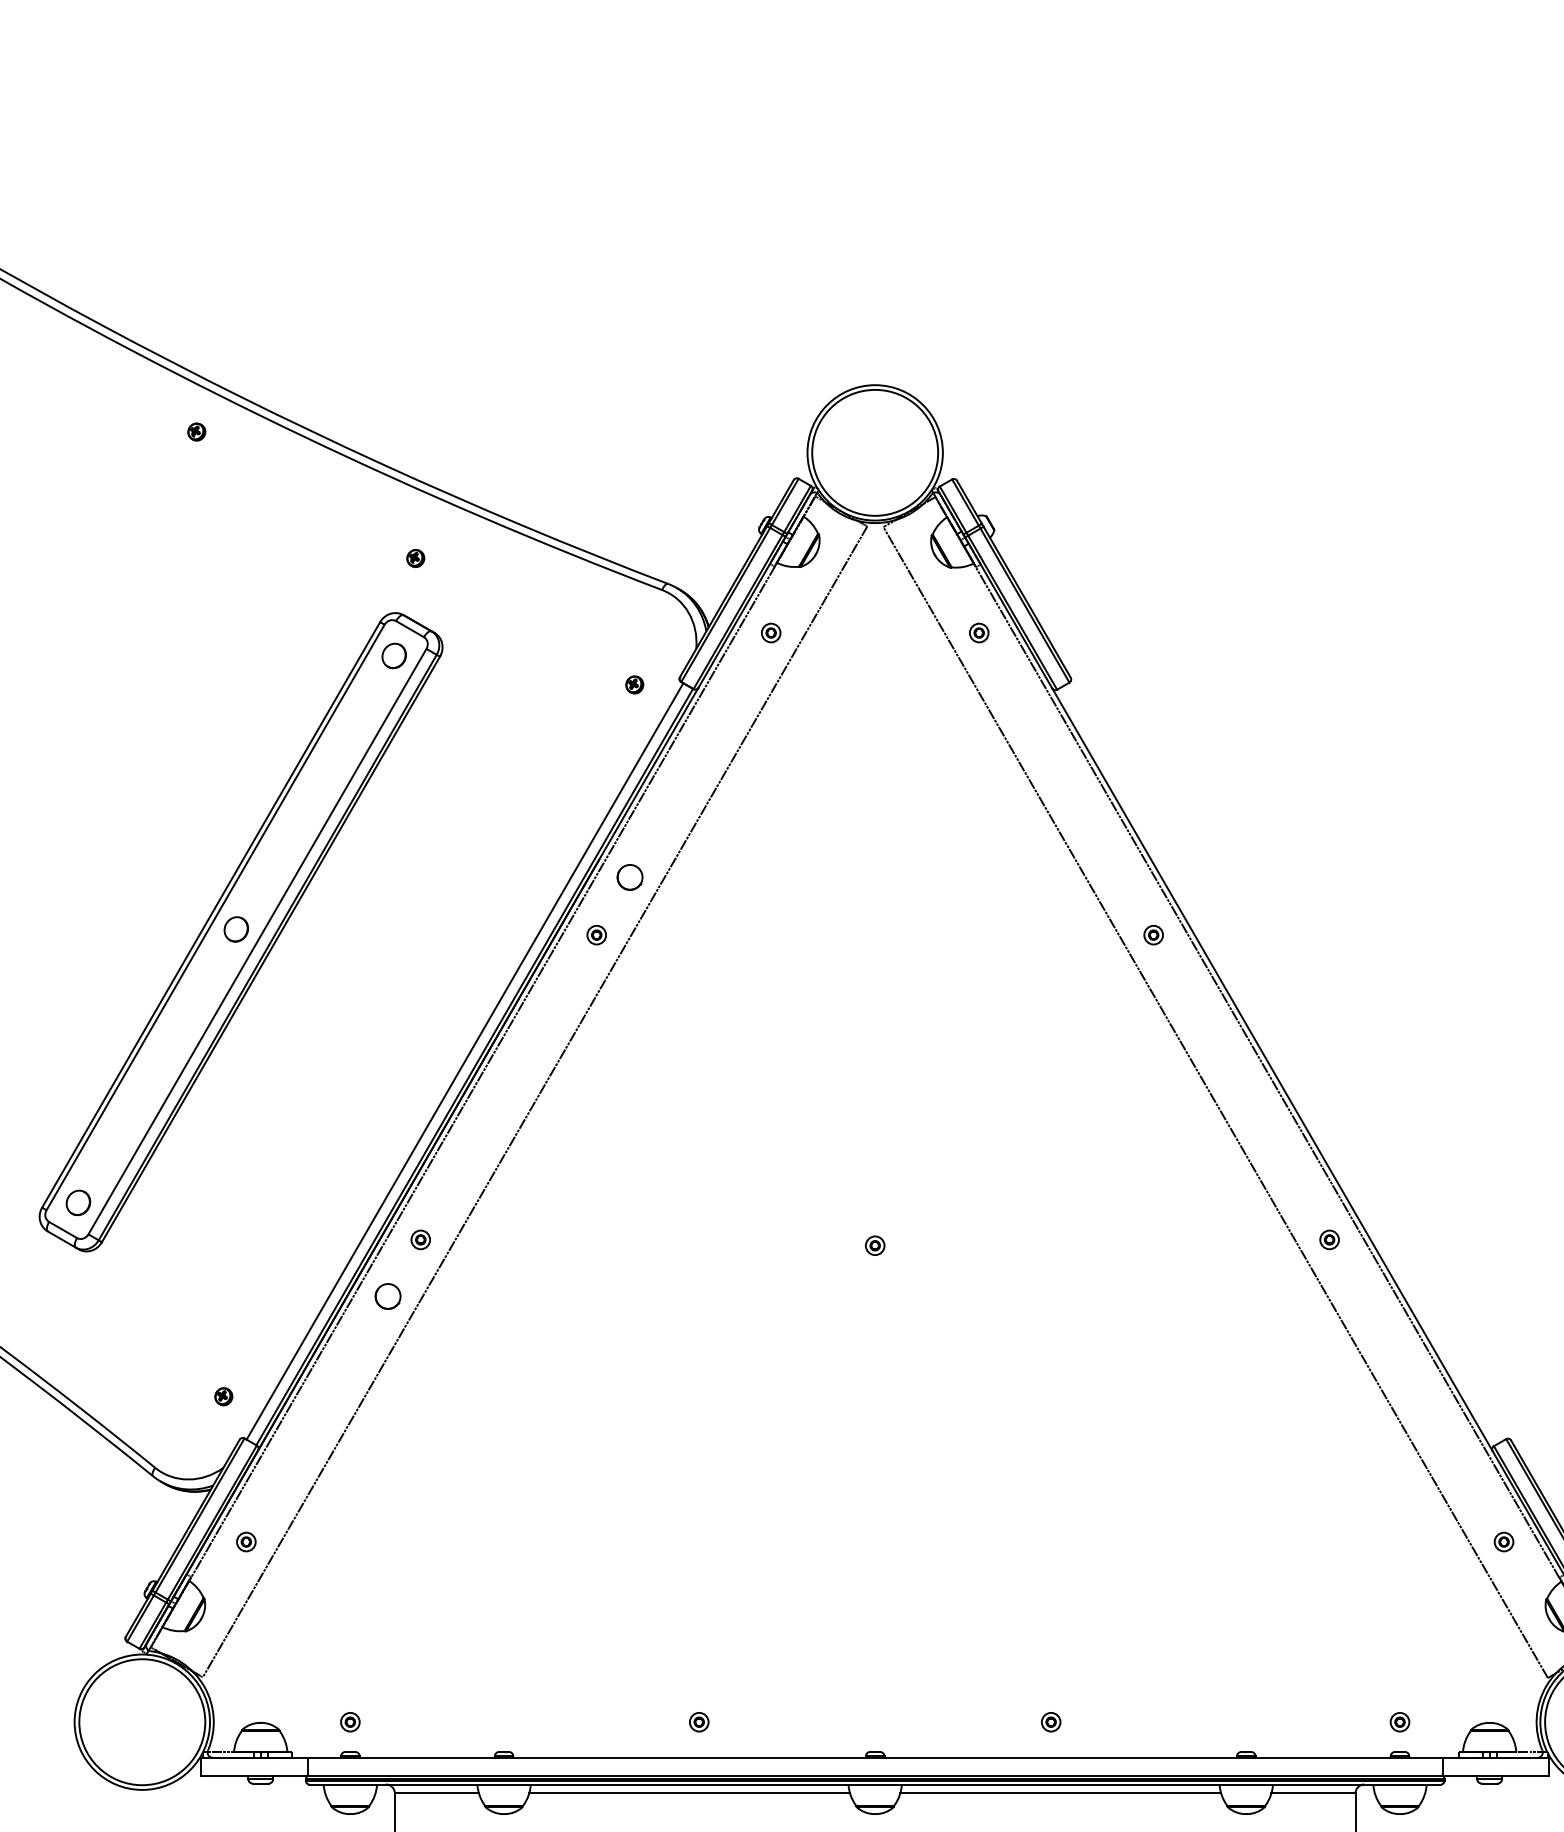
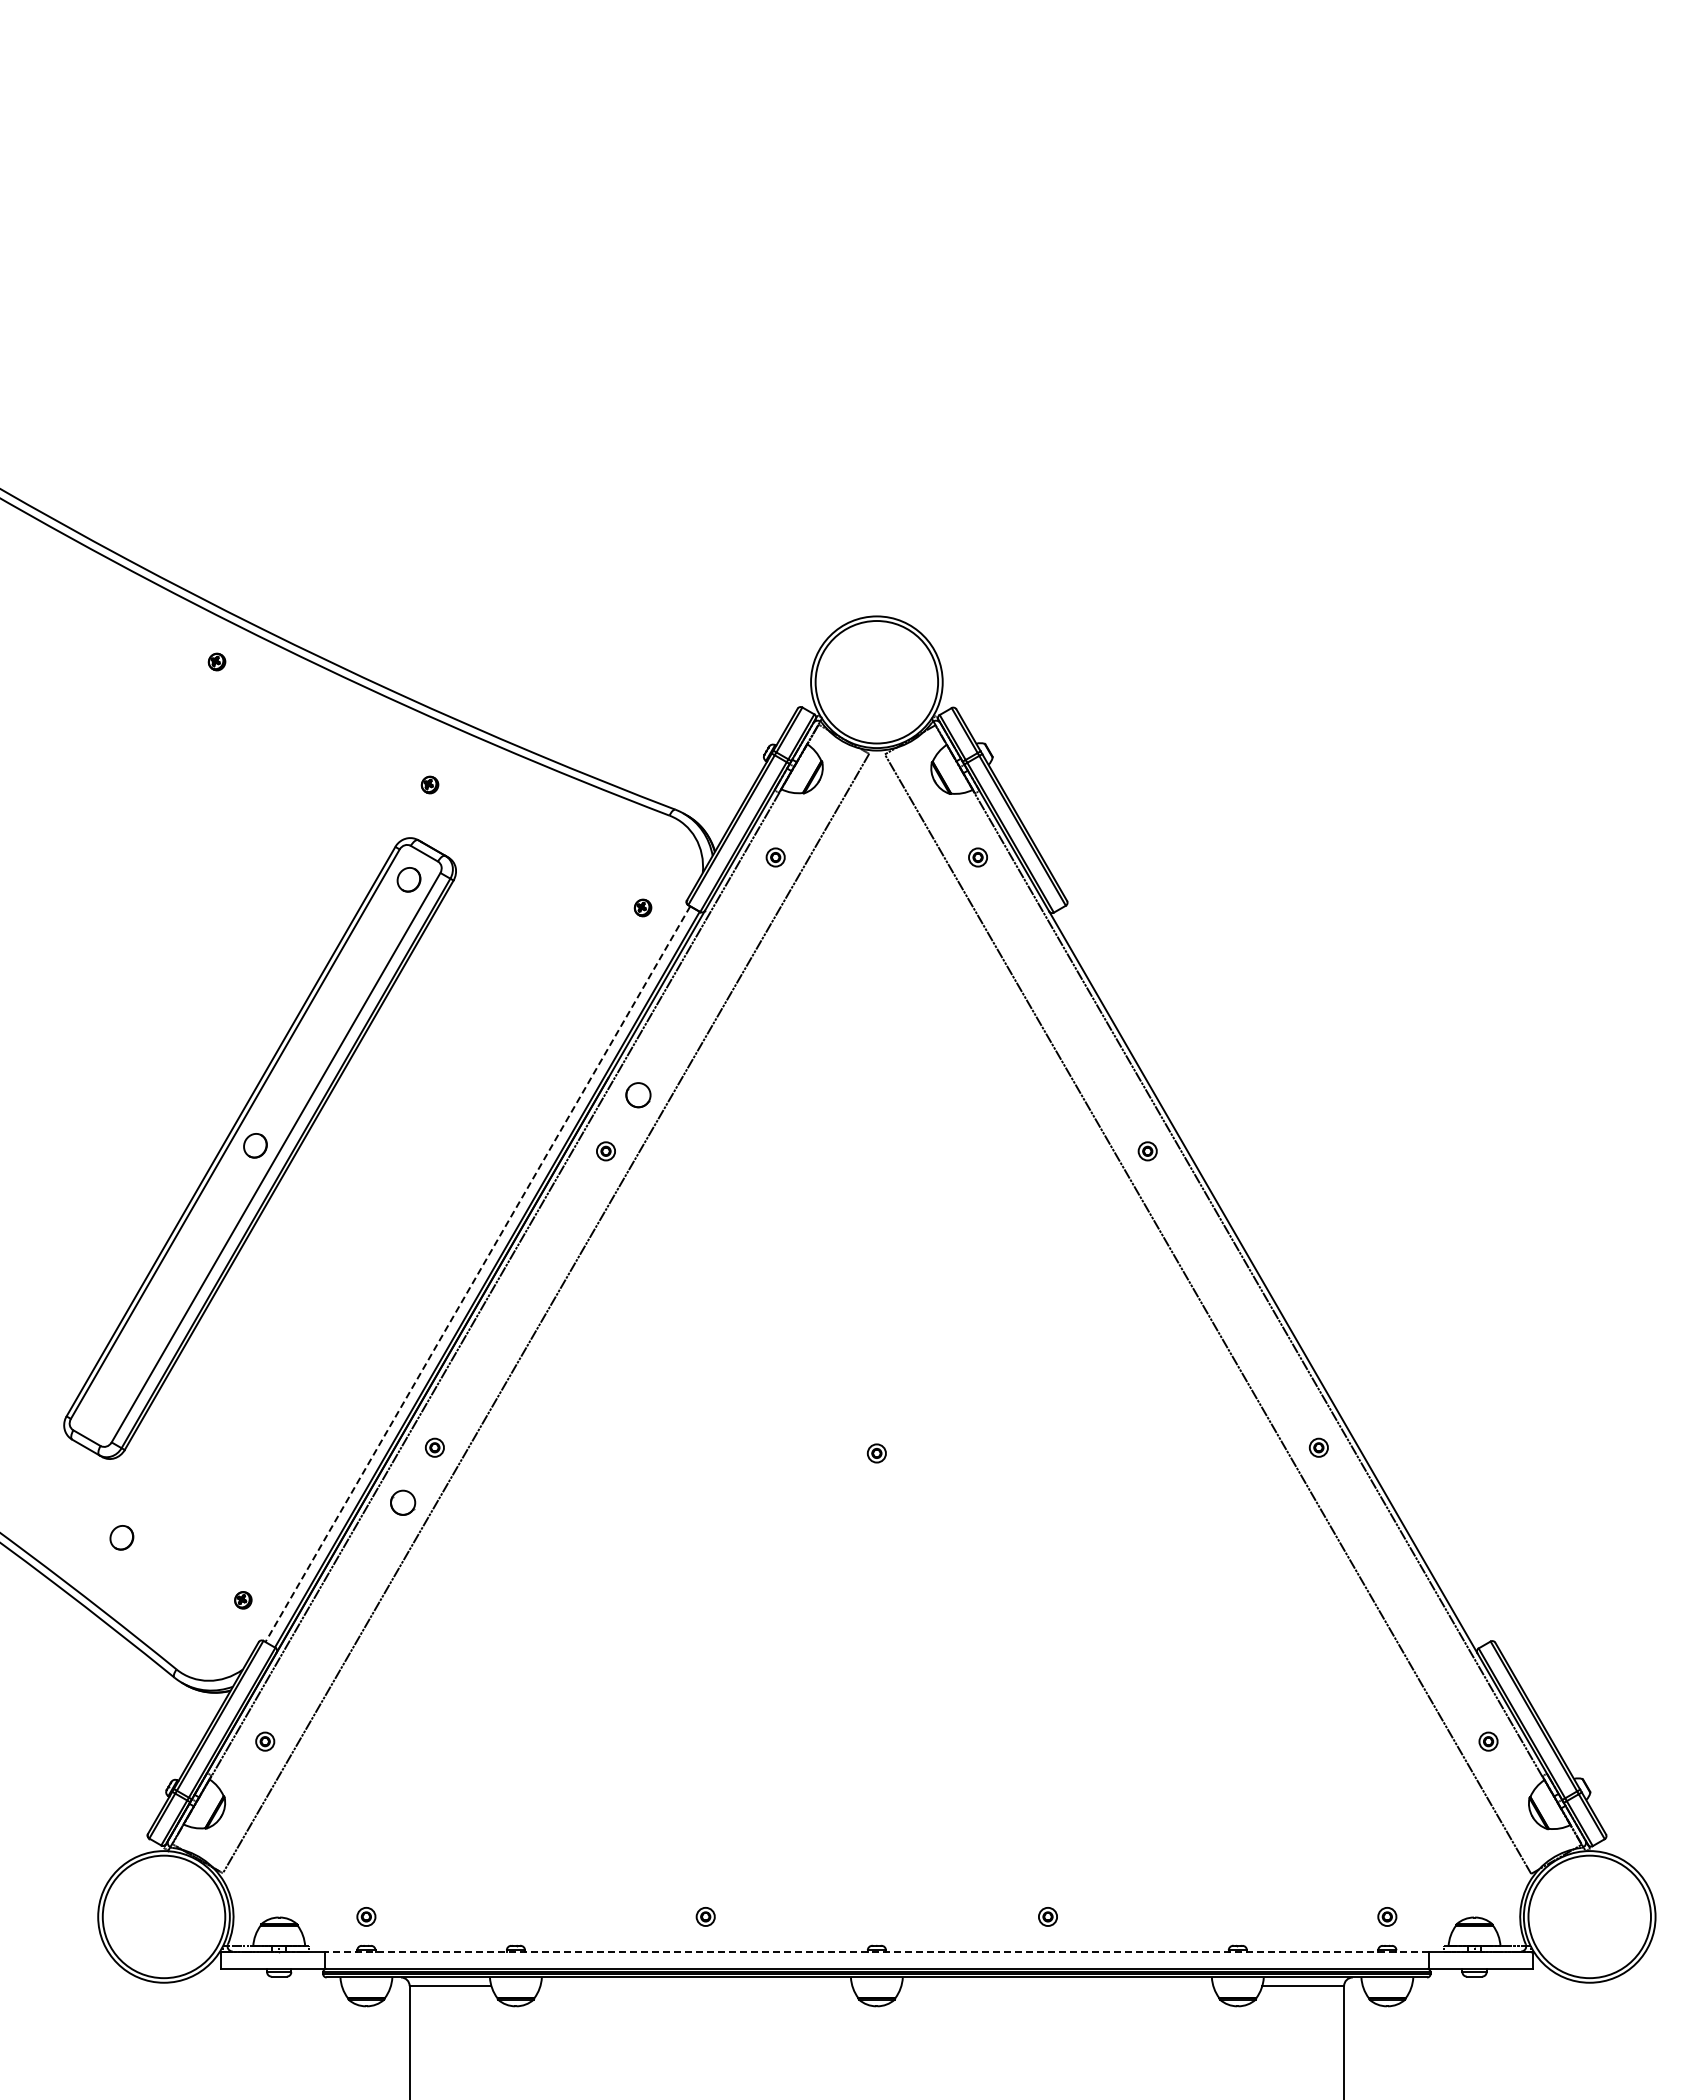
line: (464, 1061) -> (477, 1274), solid -> dashed
part: (78, 1202) -> (121, 1537), moved
line: (874, 1757) -> (876, 1951), solid -> dashed
line: (689, 1793) -> (696, 1986), removed
line: (1060, 1793) -> (1057, 1986), removed

